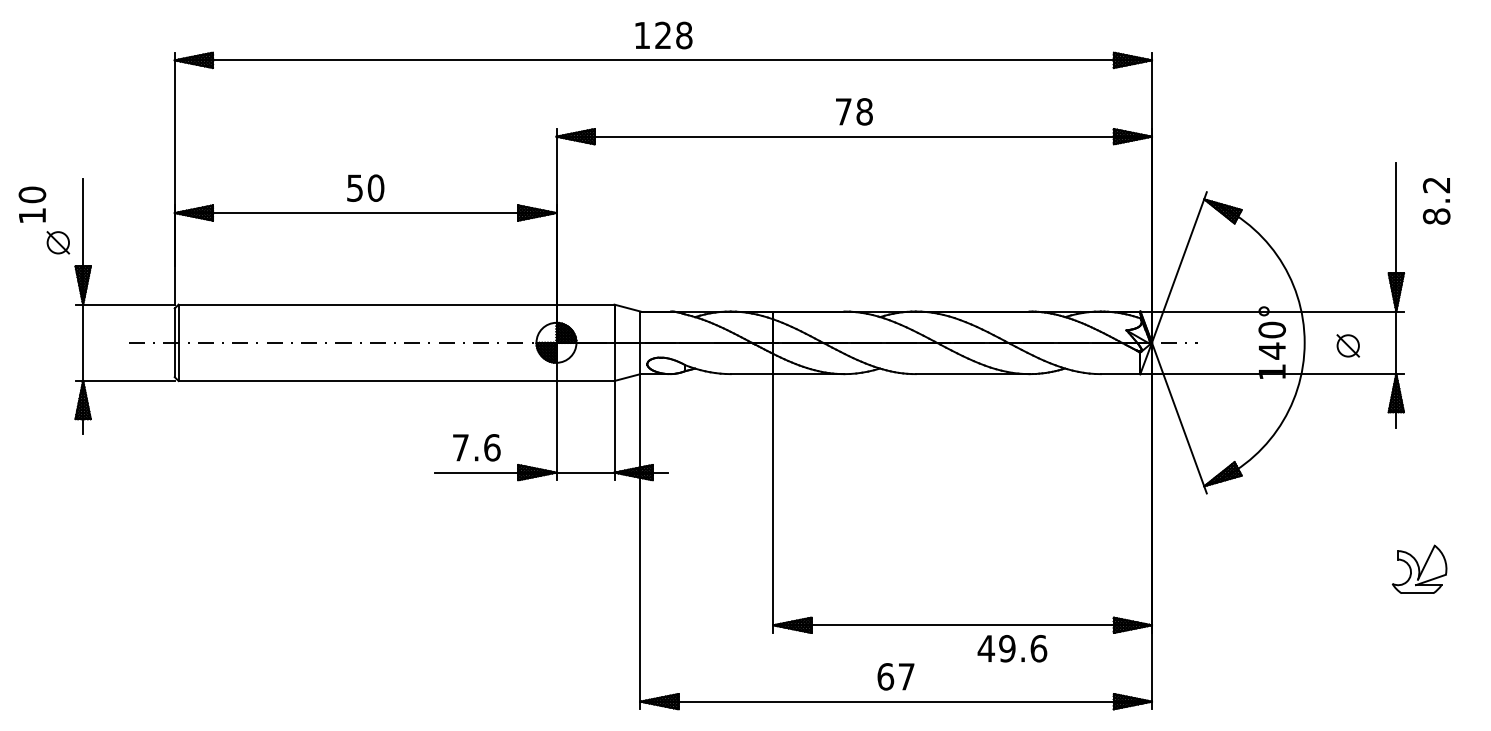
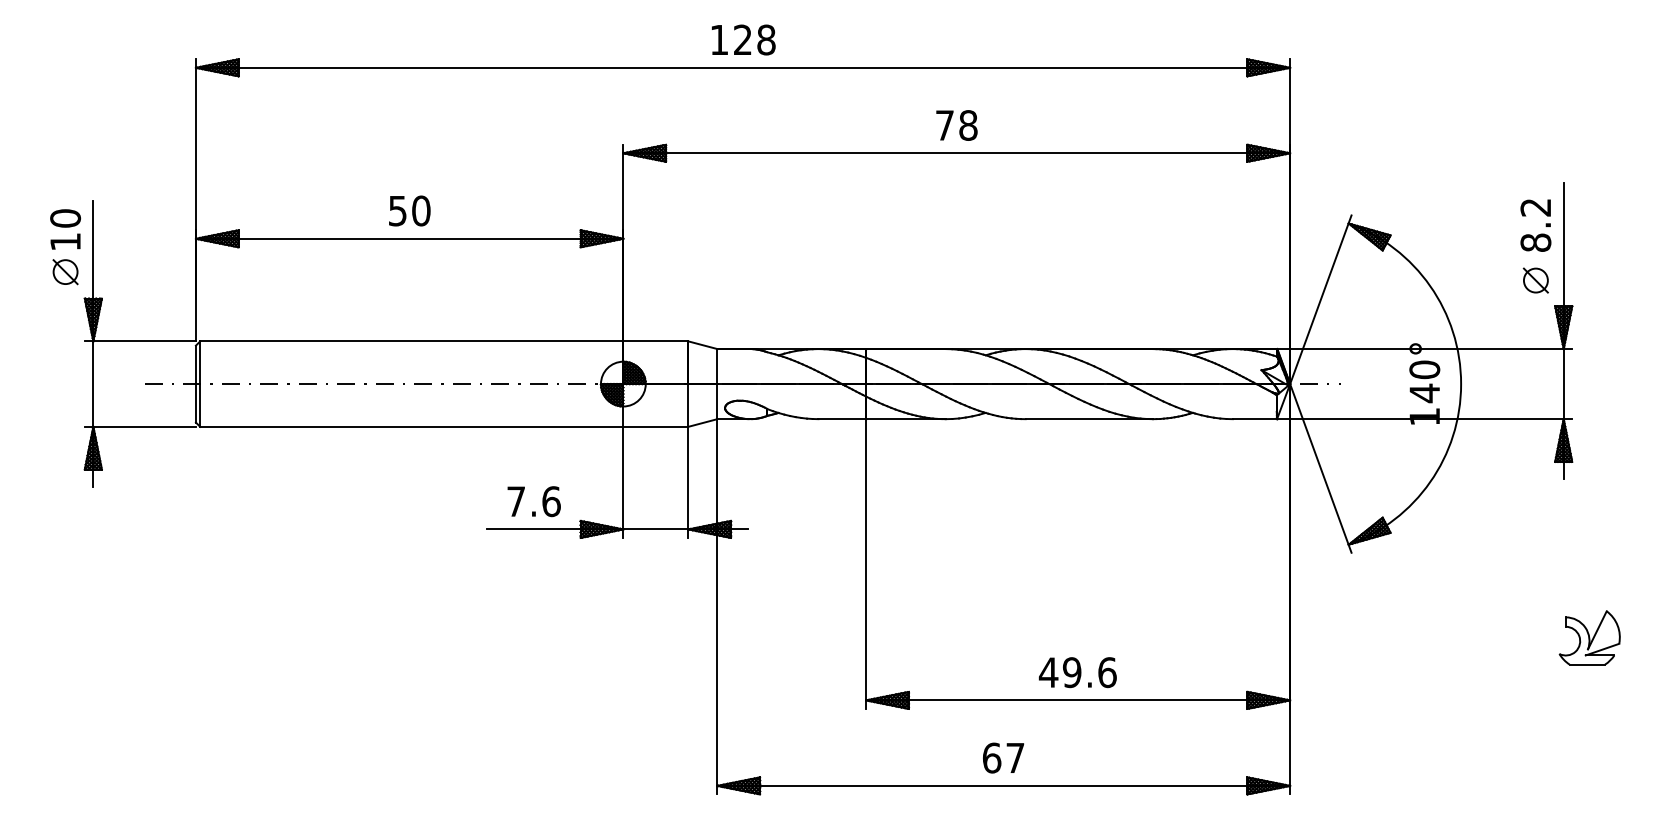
text: (1436, 201) -> (1535, 225), moved
text: (32, 204) -> (65, 229), moved
part: (1347, 345) -> (1535, 280), moved
text: (1012, 648) -> (1077, 672), moved

